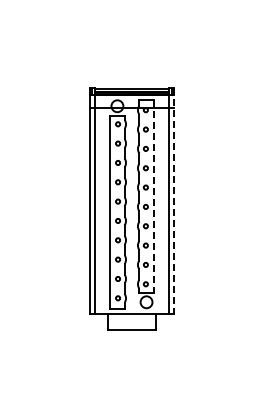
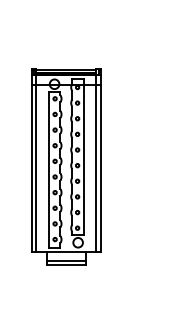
line: (153, 196) -> (83, 157), dashed -> solid
line: (174, 201) -> (100, 161), dashed -> solid
line: (131, 324) -> (65, 260), added

